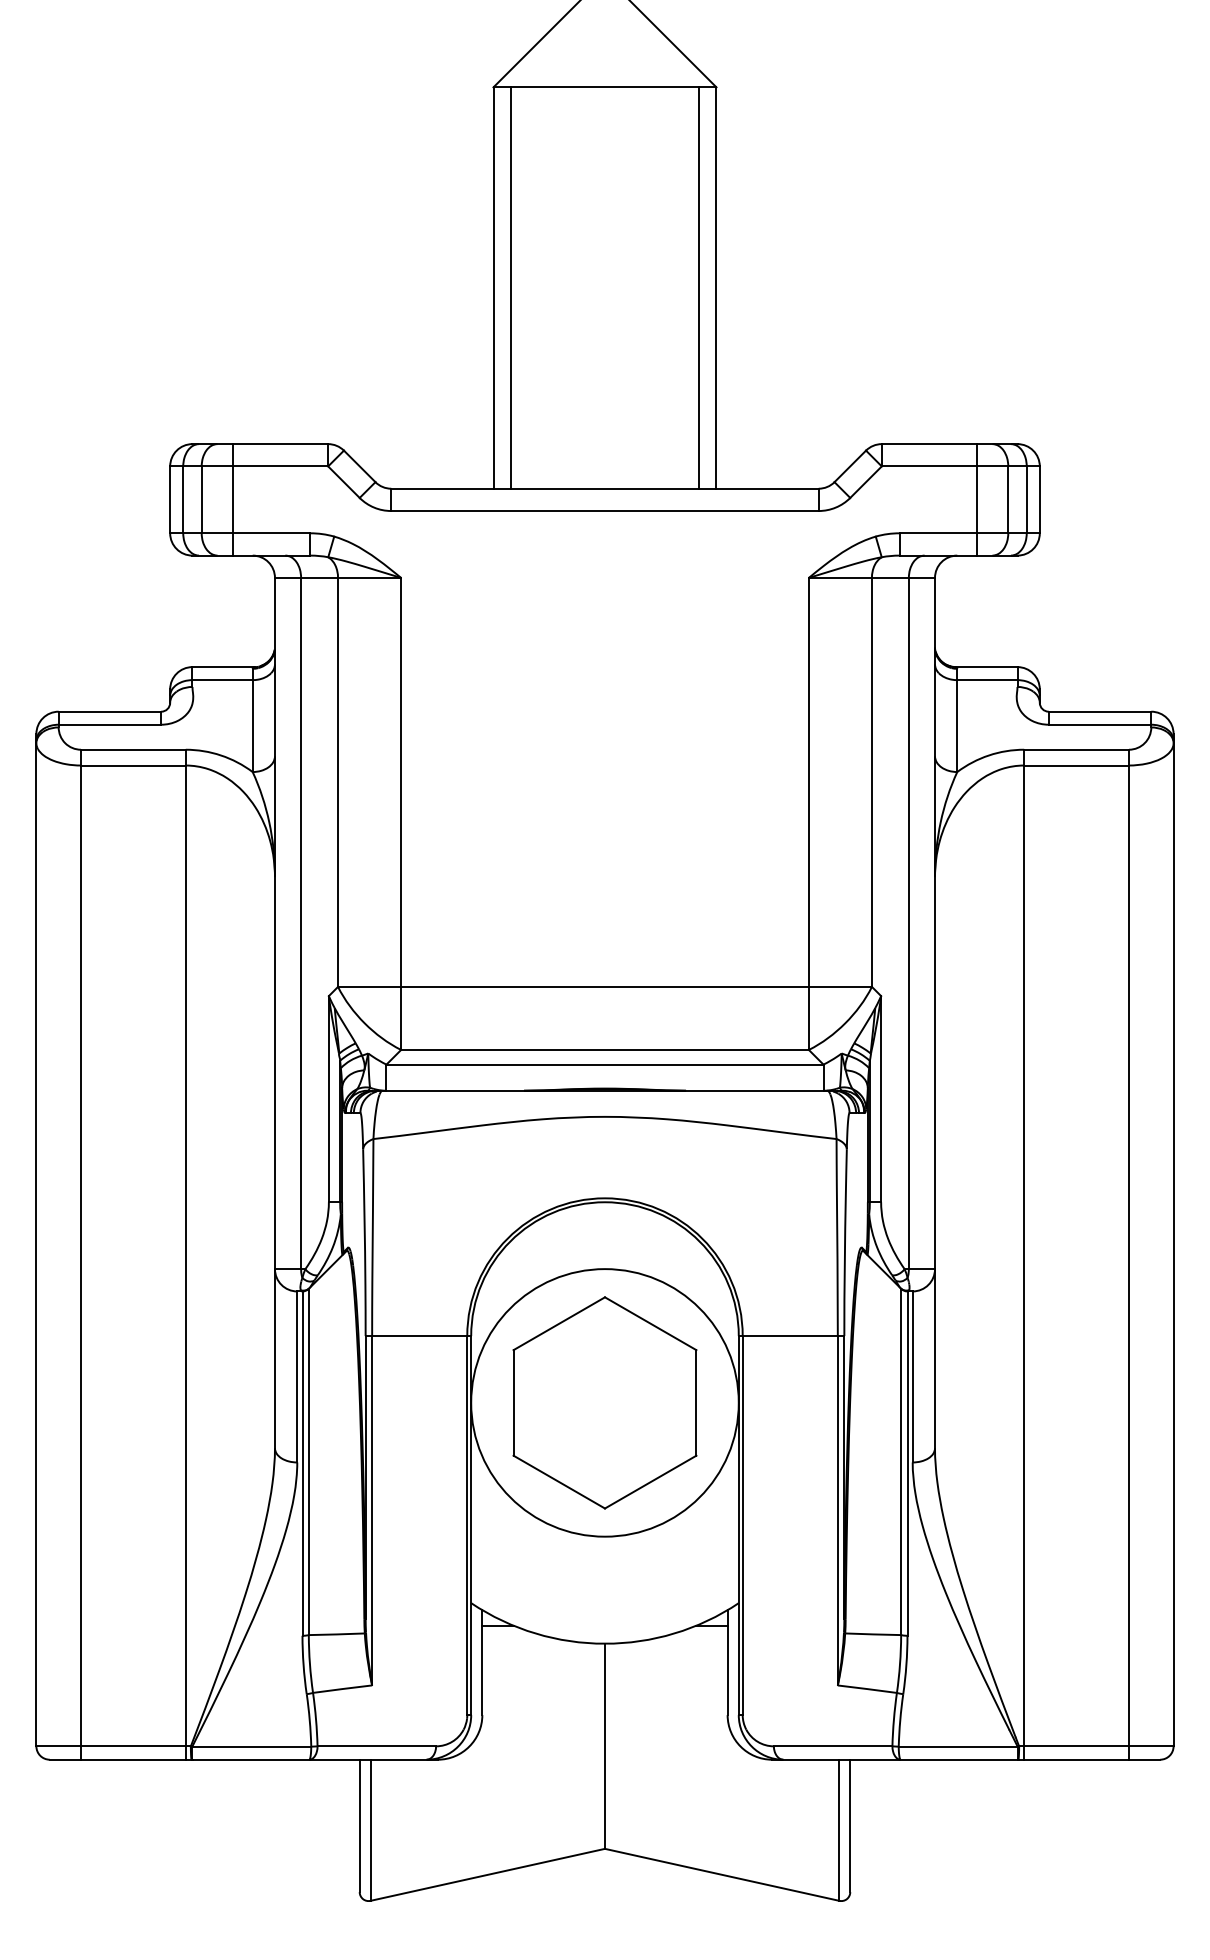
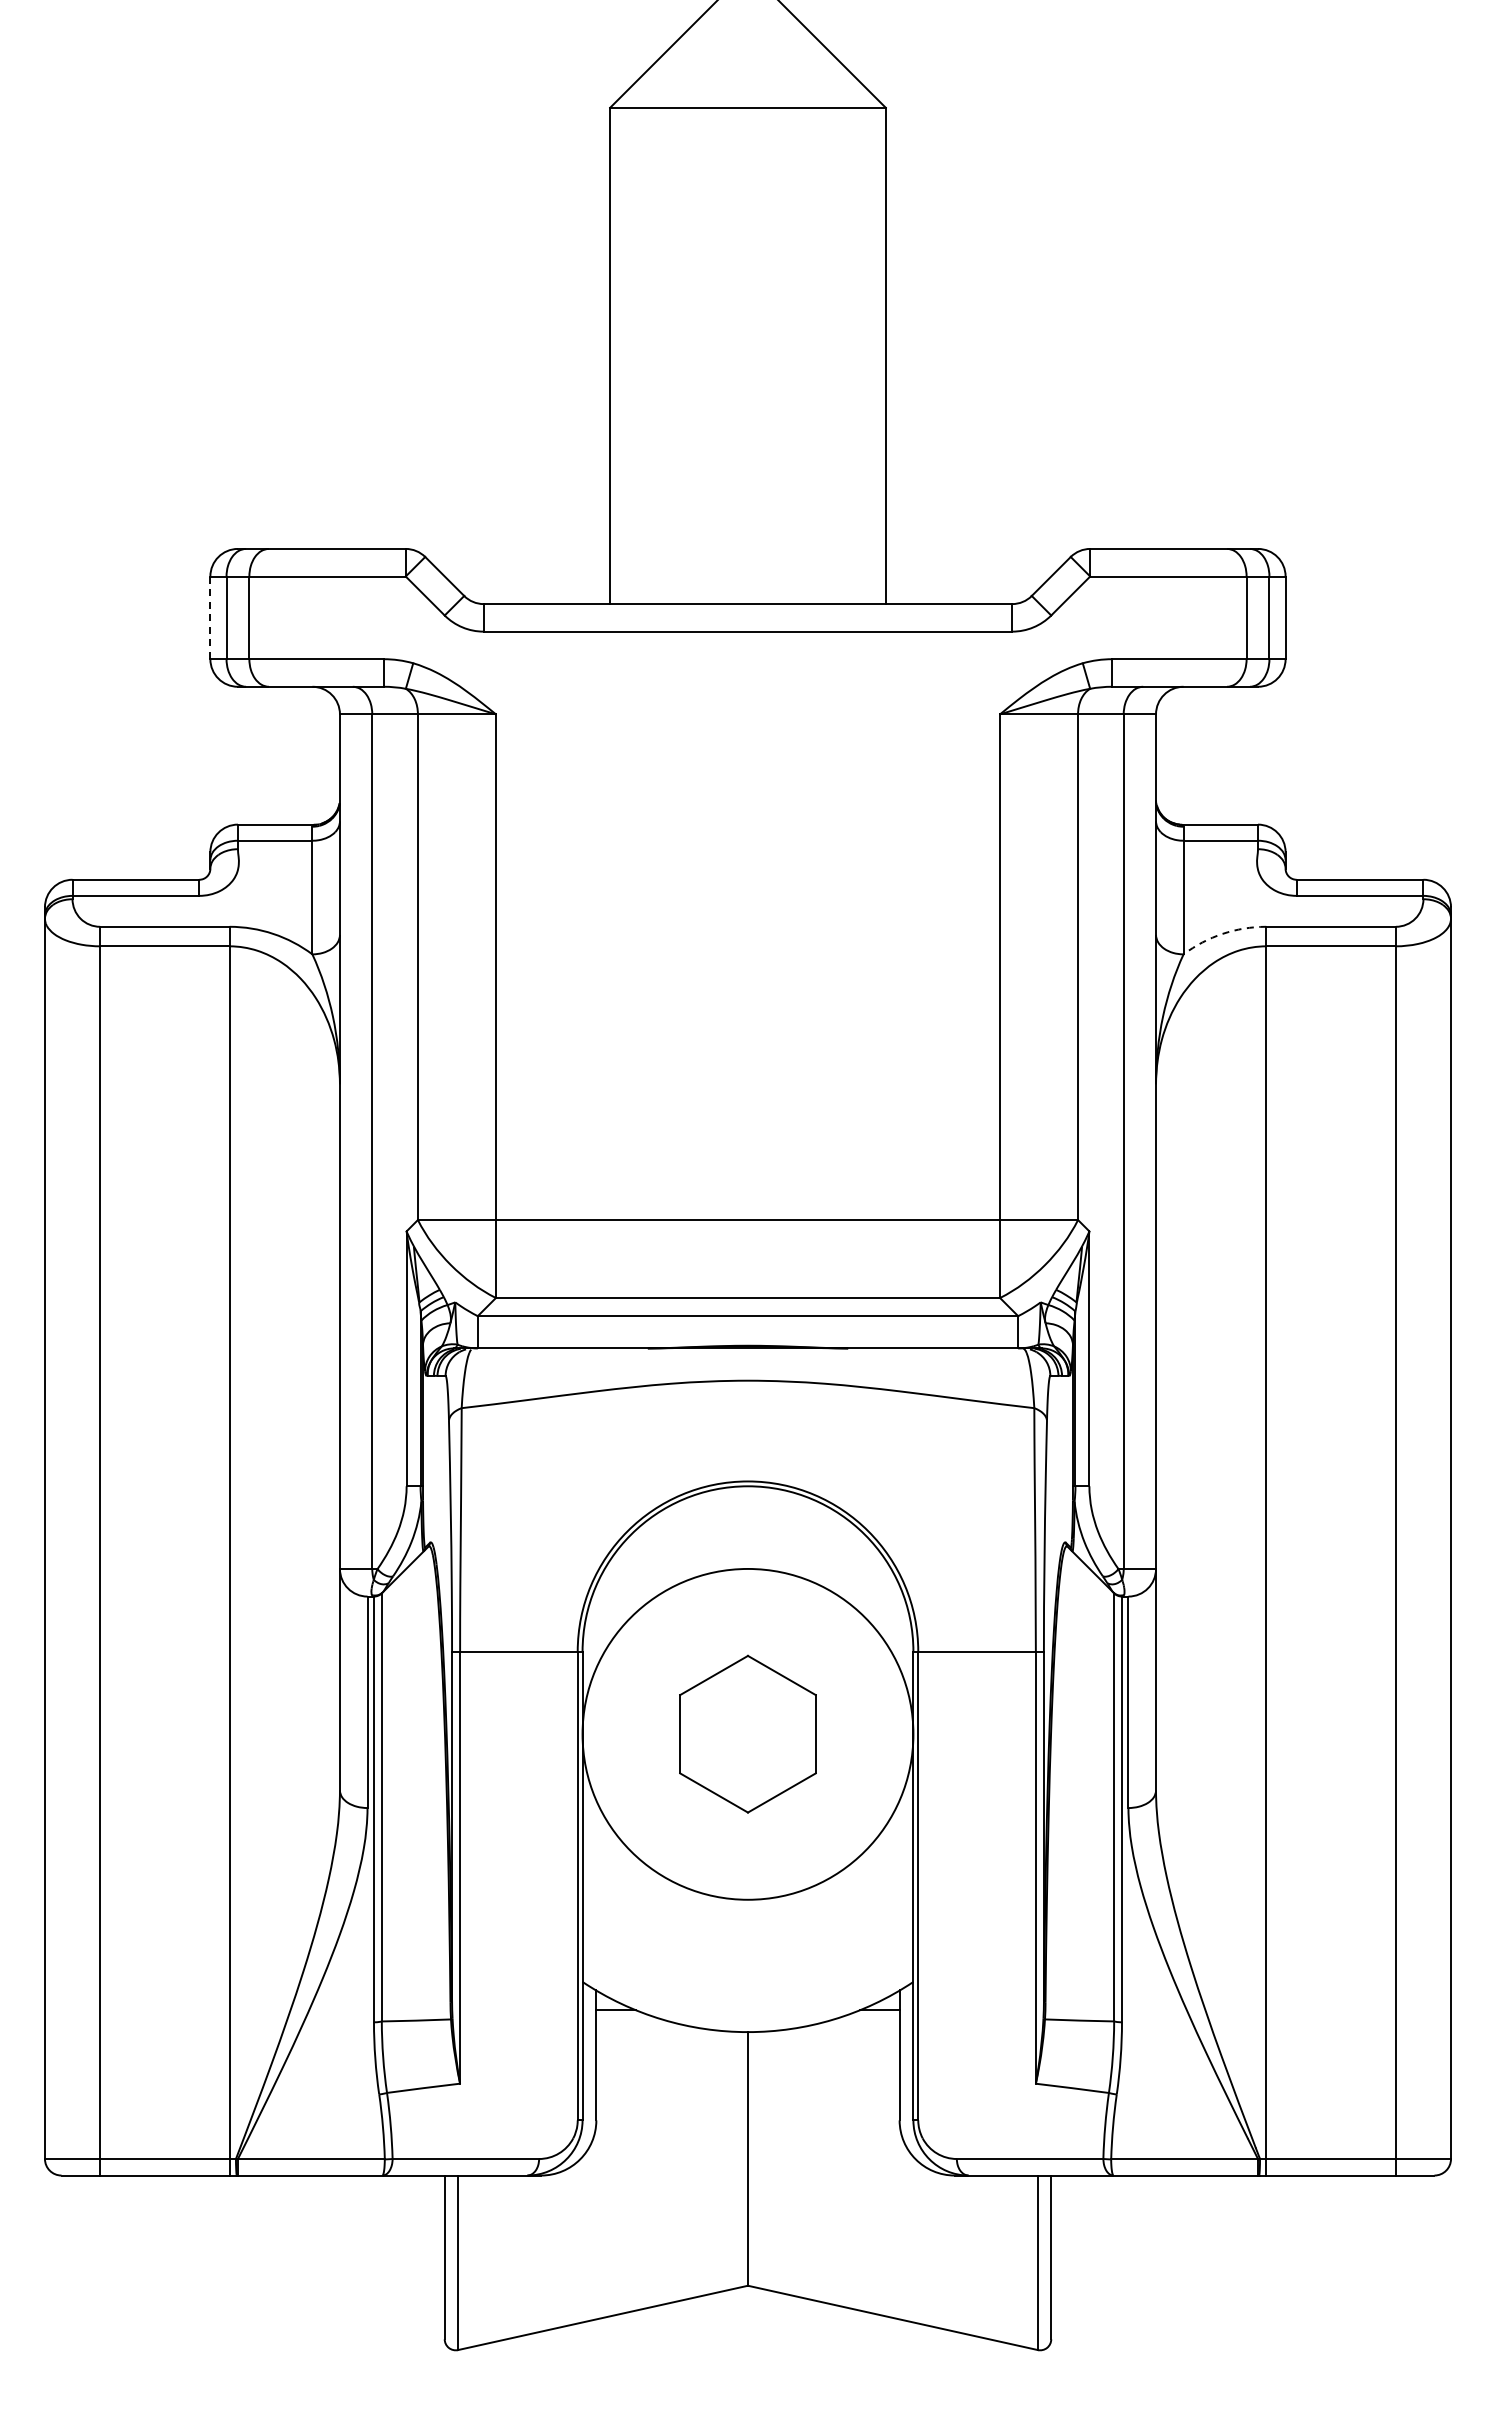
line: (511, 287) -> (632, 355), removed
line: (698, 287) -> (863, 355), removed
line: (233, 499) -> (288, 617), removed
line: (976, 499) -> (1207, 617), removed
line: (170, 500) -> (210, 618), solid -> dashed
arc: (988, 755) -> (1222, 933), solid -> dashed
part: (604, 1402) -> (747, 1733), size x0.6

